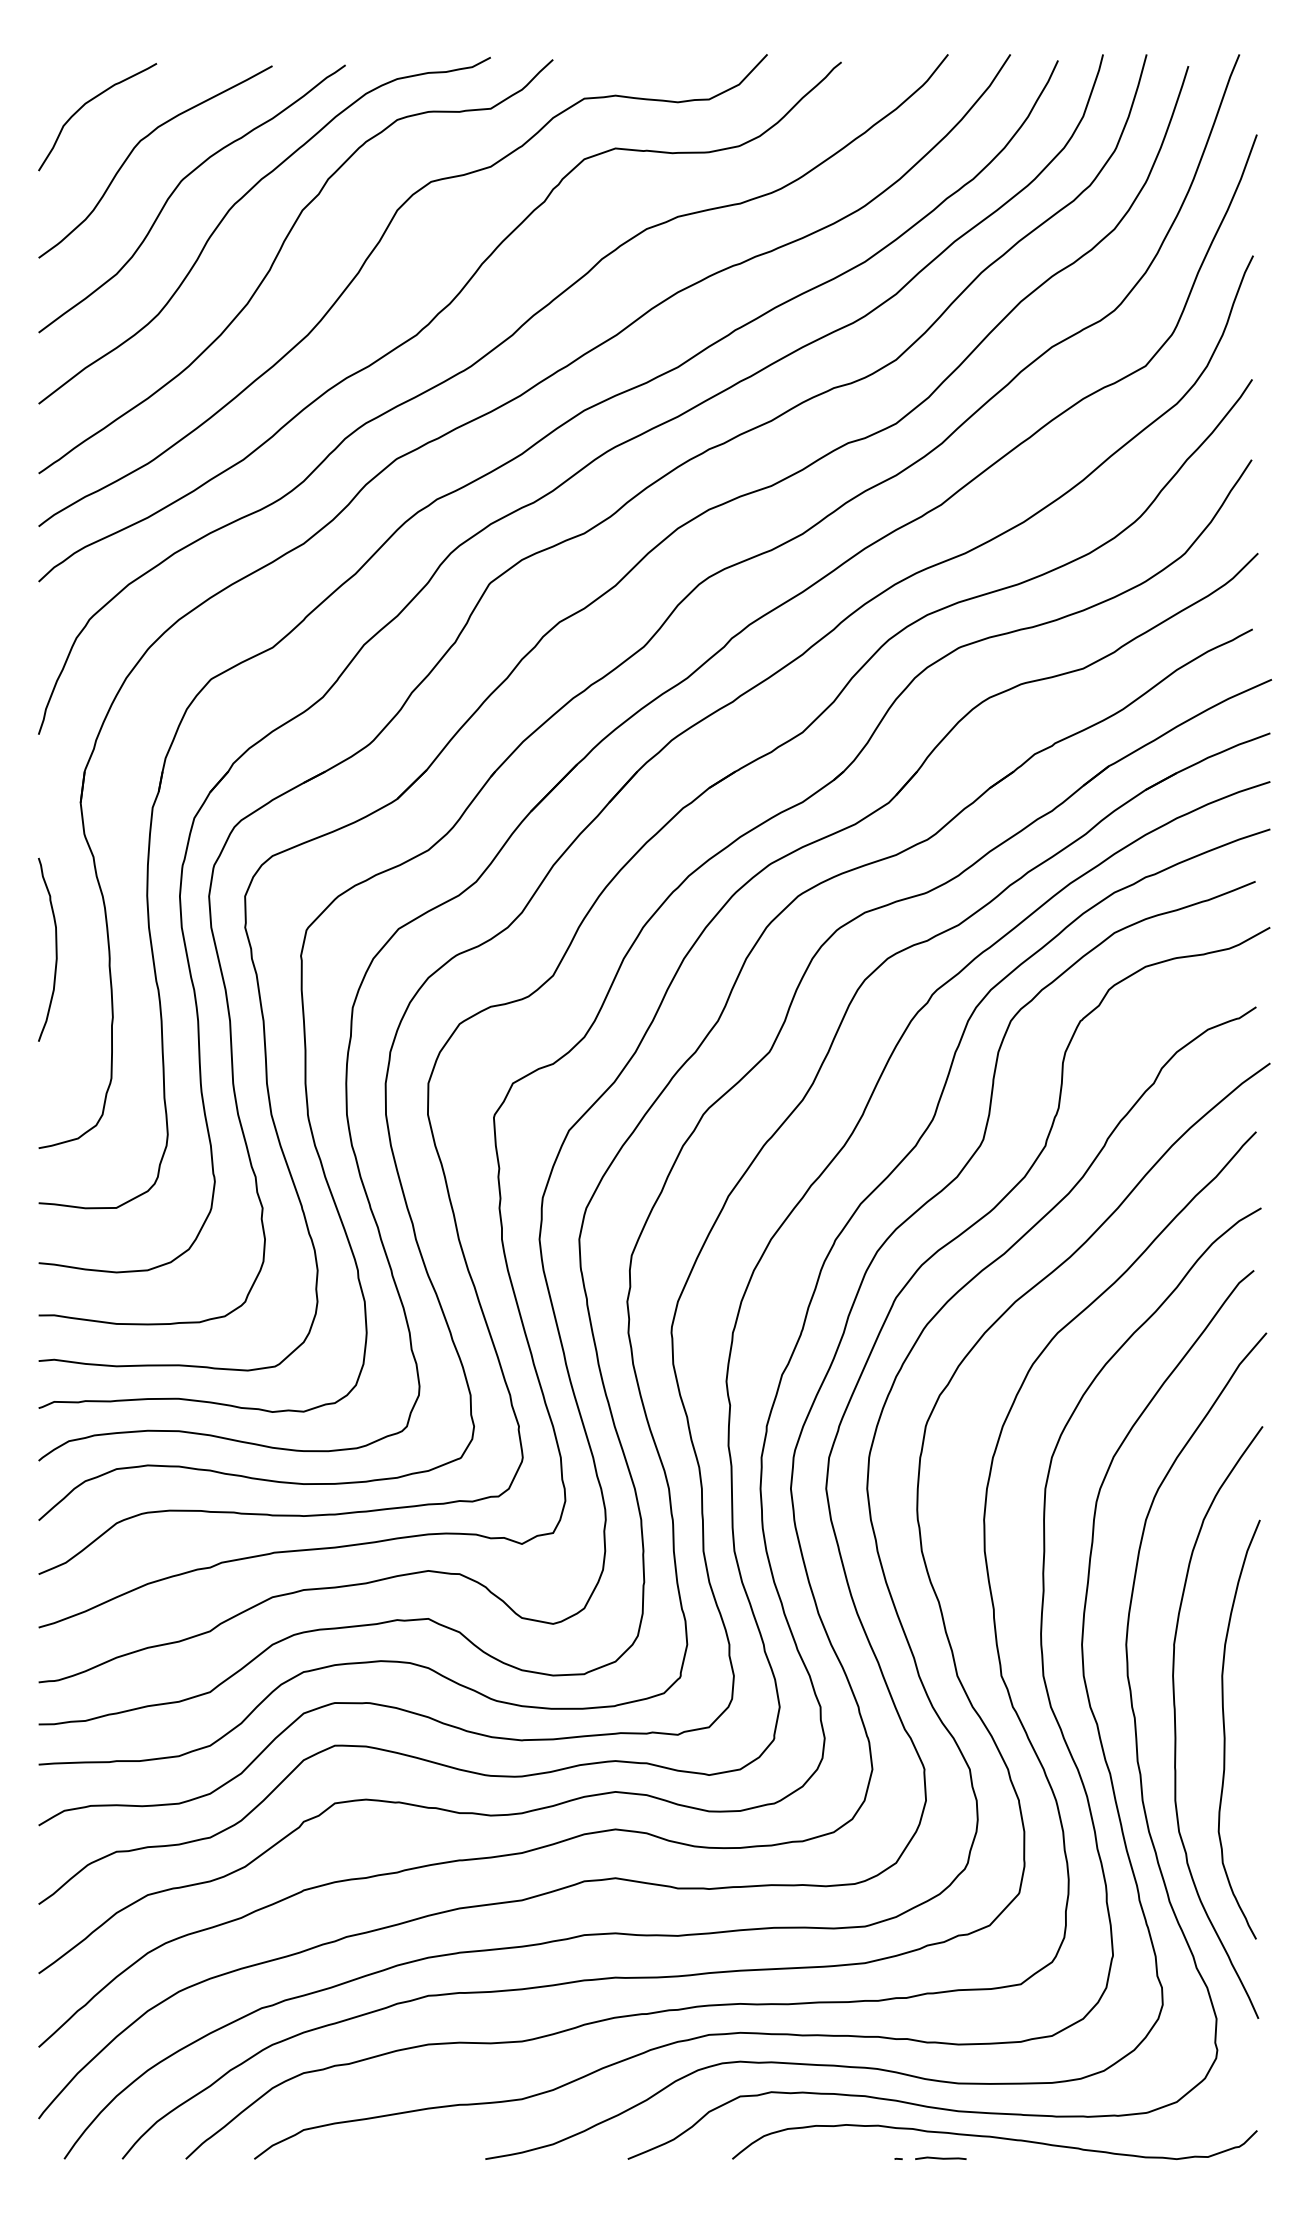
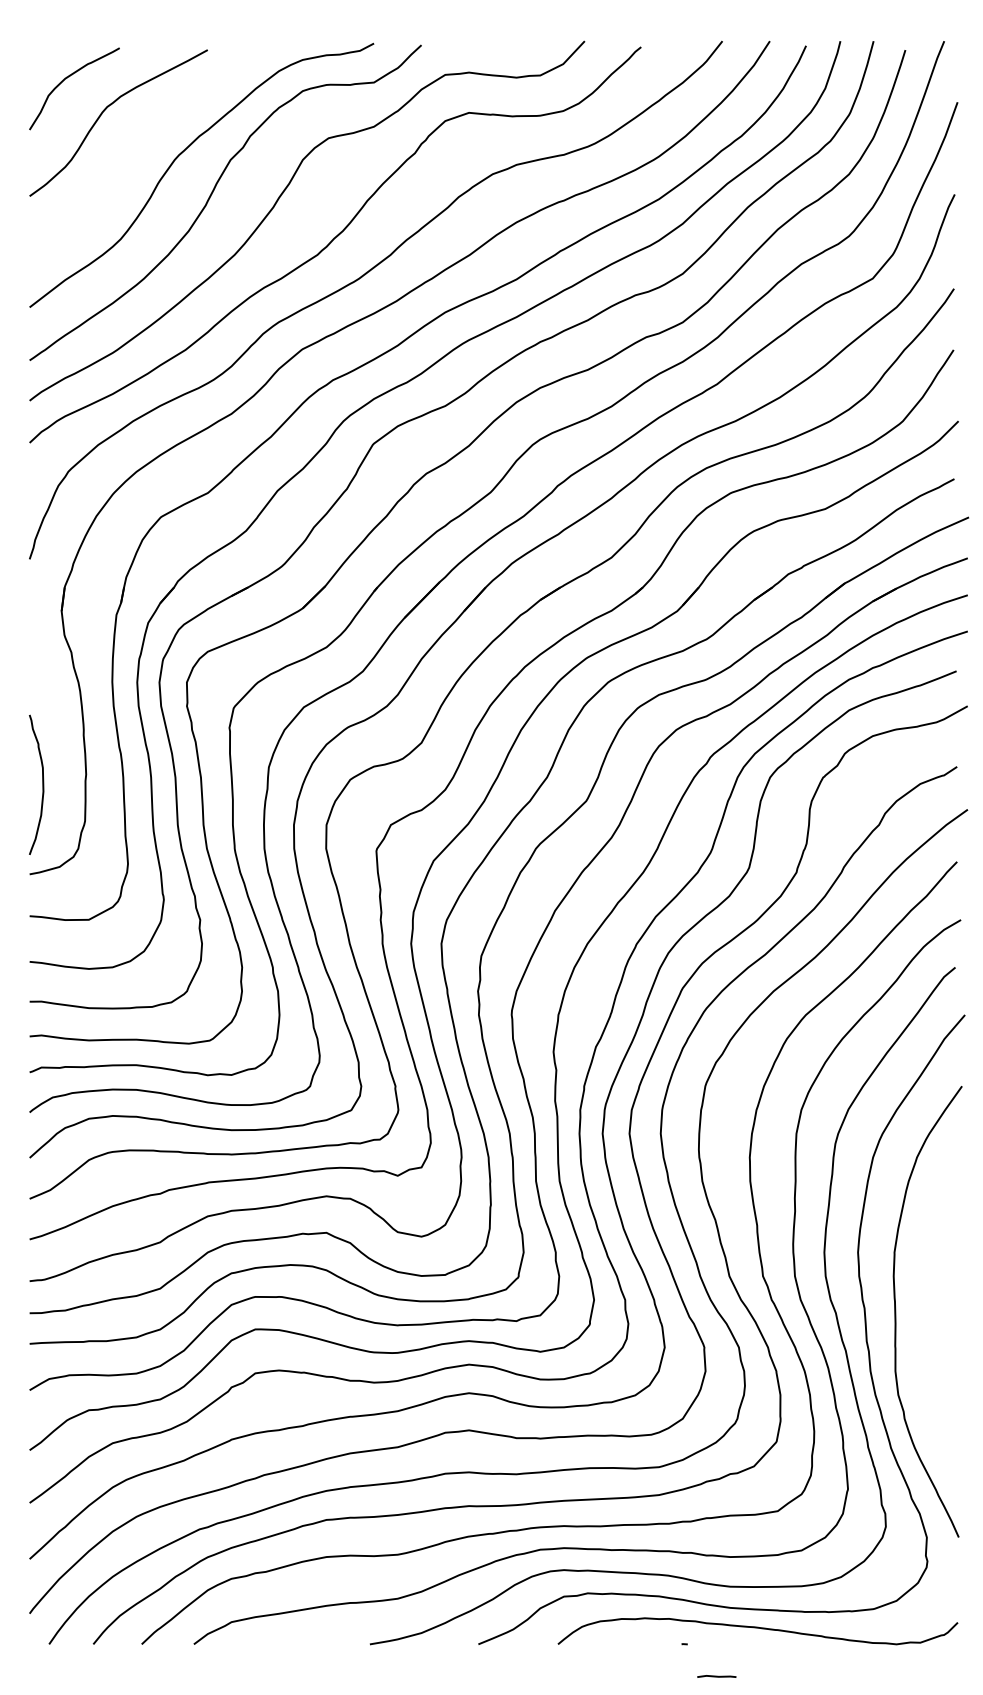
curve: (177, 188) -> (135, 143), removed
curve: (55, 949) -> (42, 784), moved
curve: (1225, 1729) -> (933, 1317), removed
line: (940, 2157) -> (716, 1675), moved

